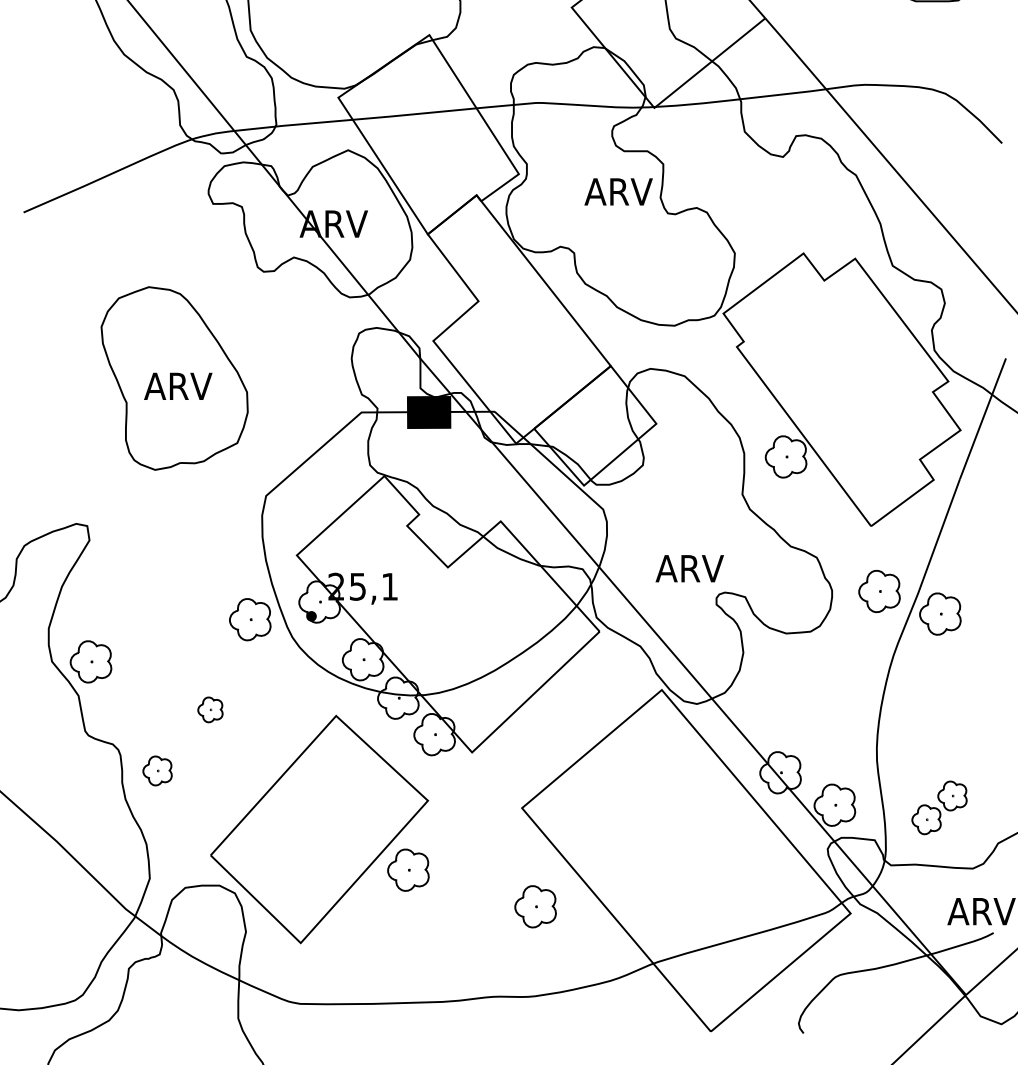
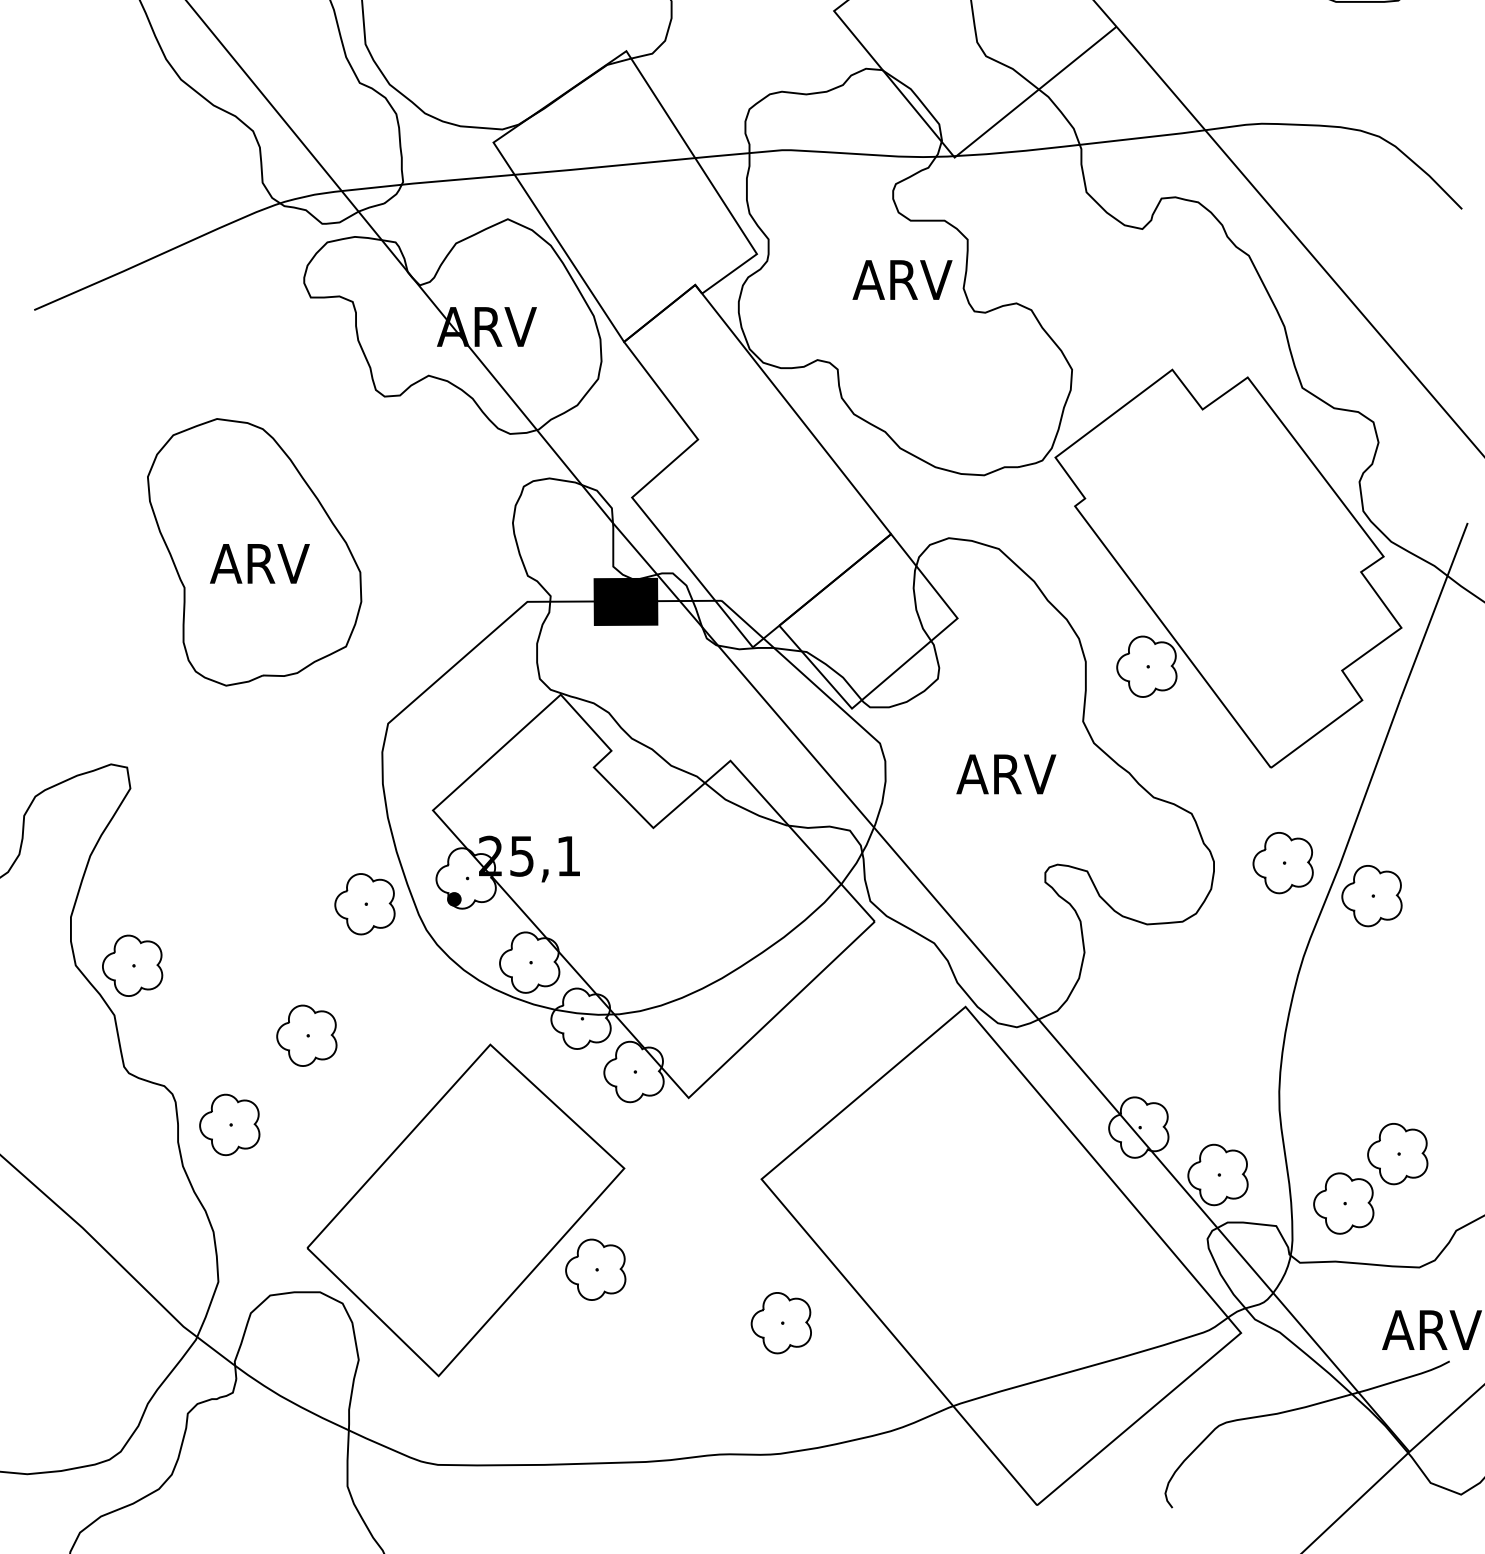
text: (689, 568) -> (1005, 774), moved
part: (210, 709) -> (306, 1035), size x1.67
part: (157, 770) -> (229, 1124), size x1.43
part: (939, 807) -> (1370, 1178), size x1.43

